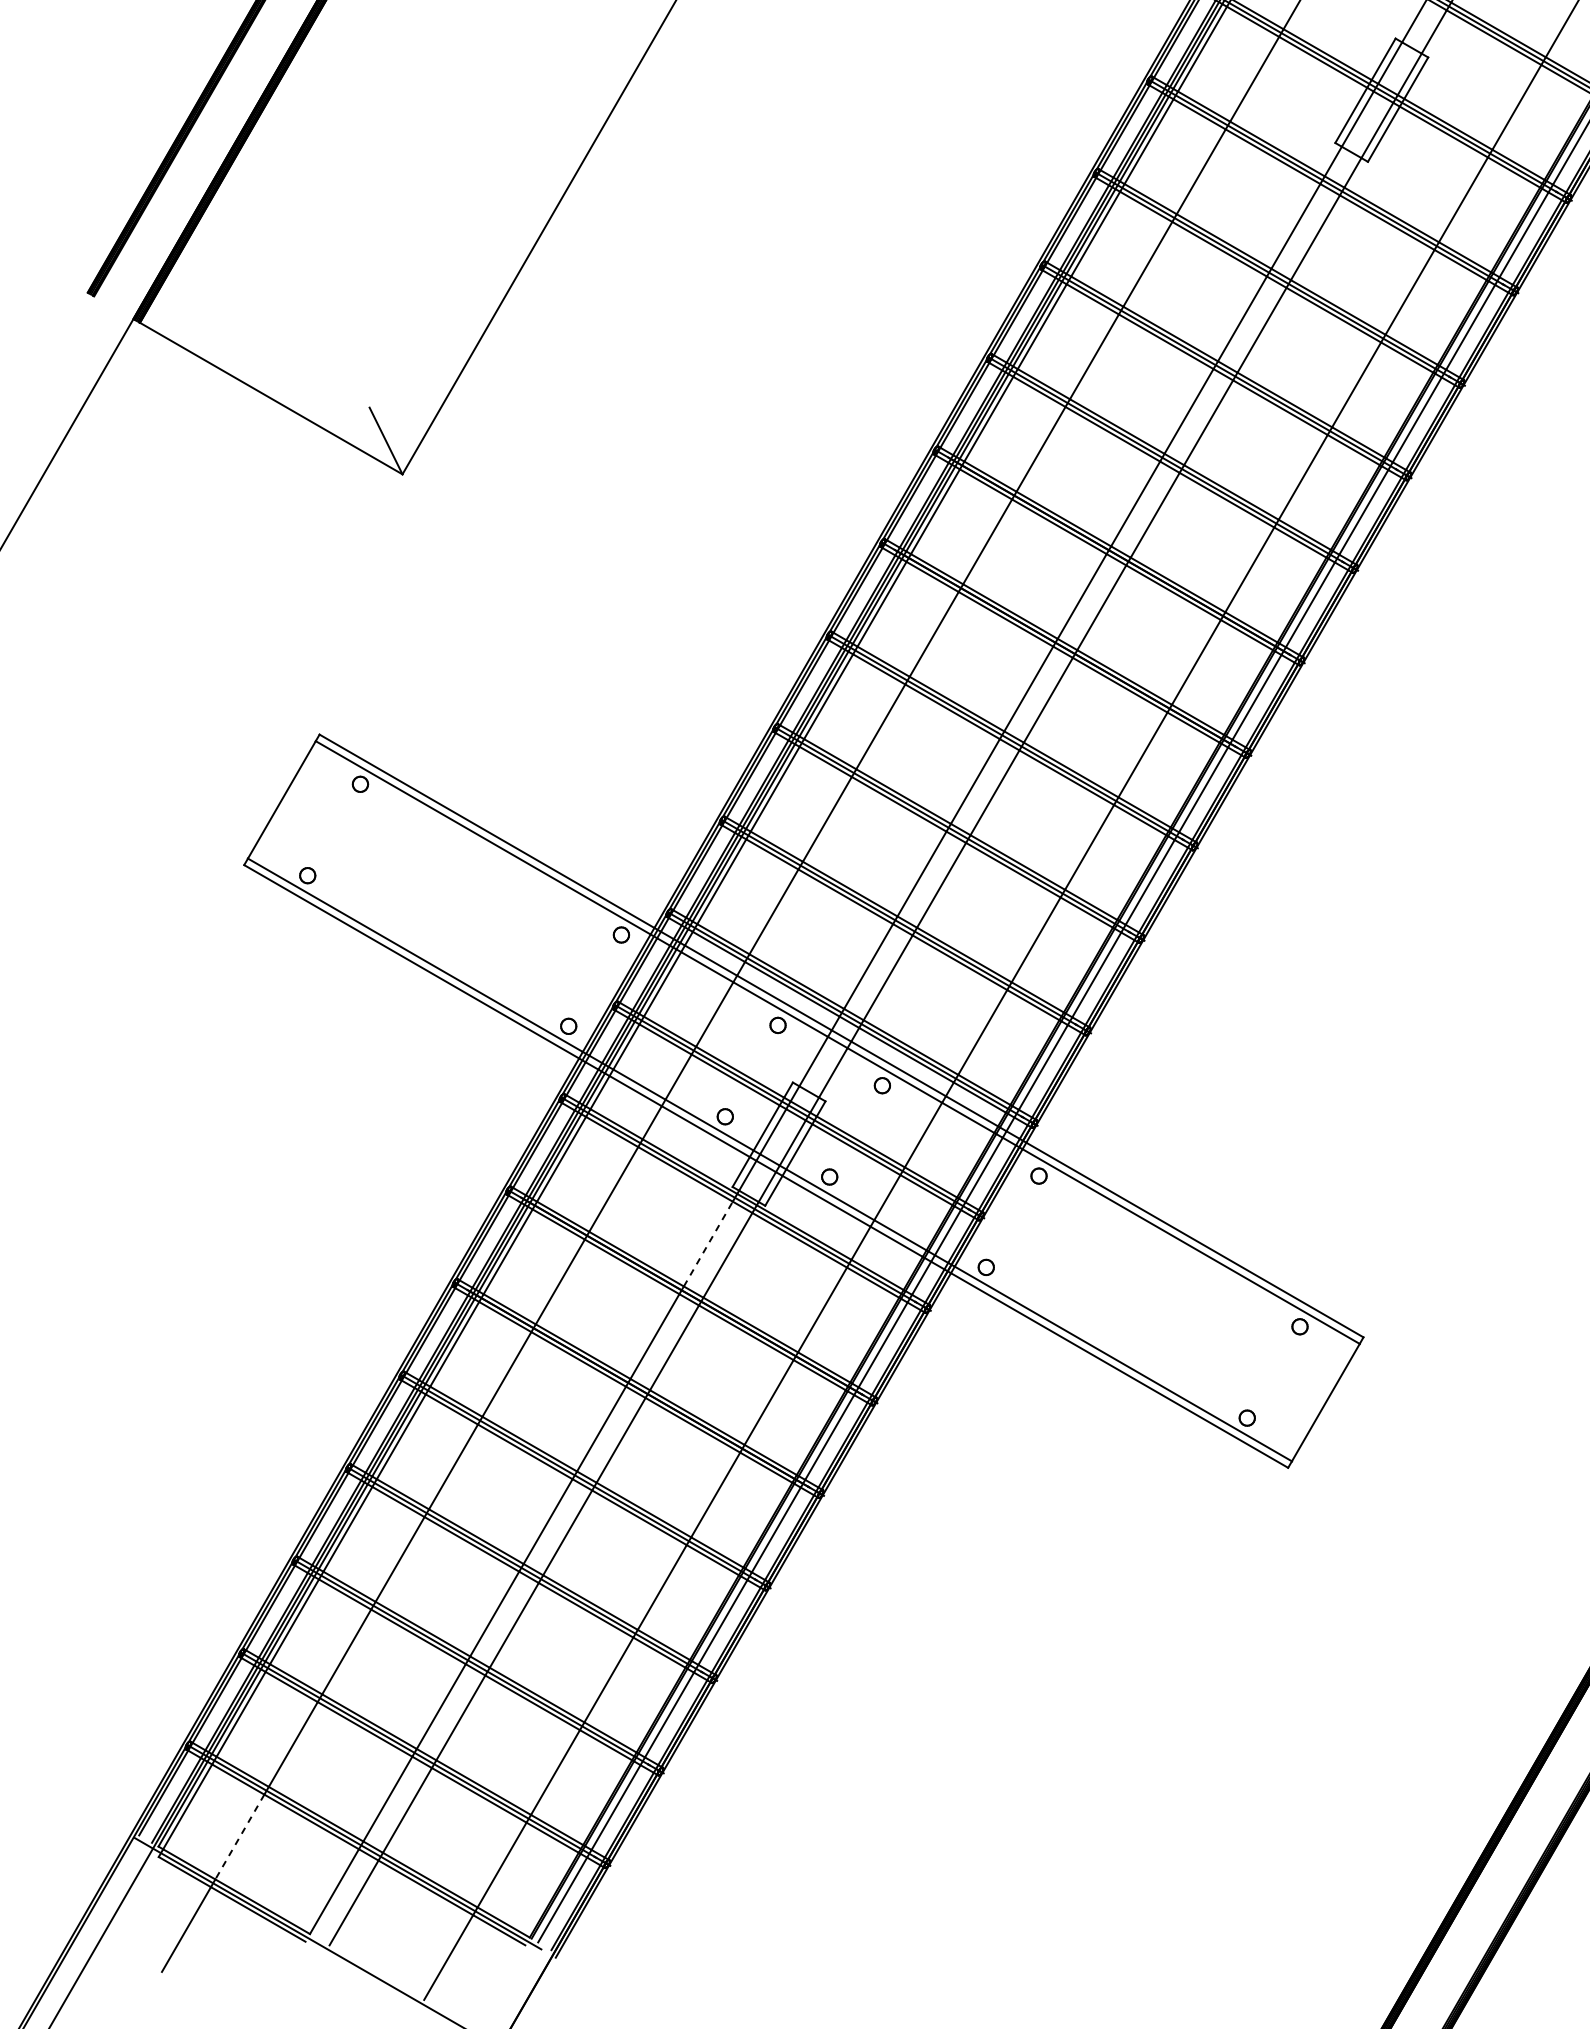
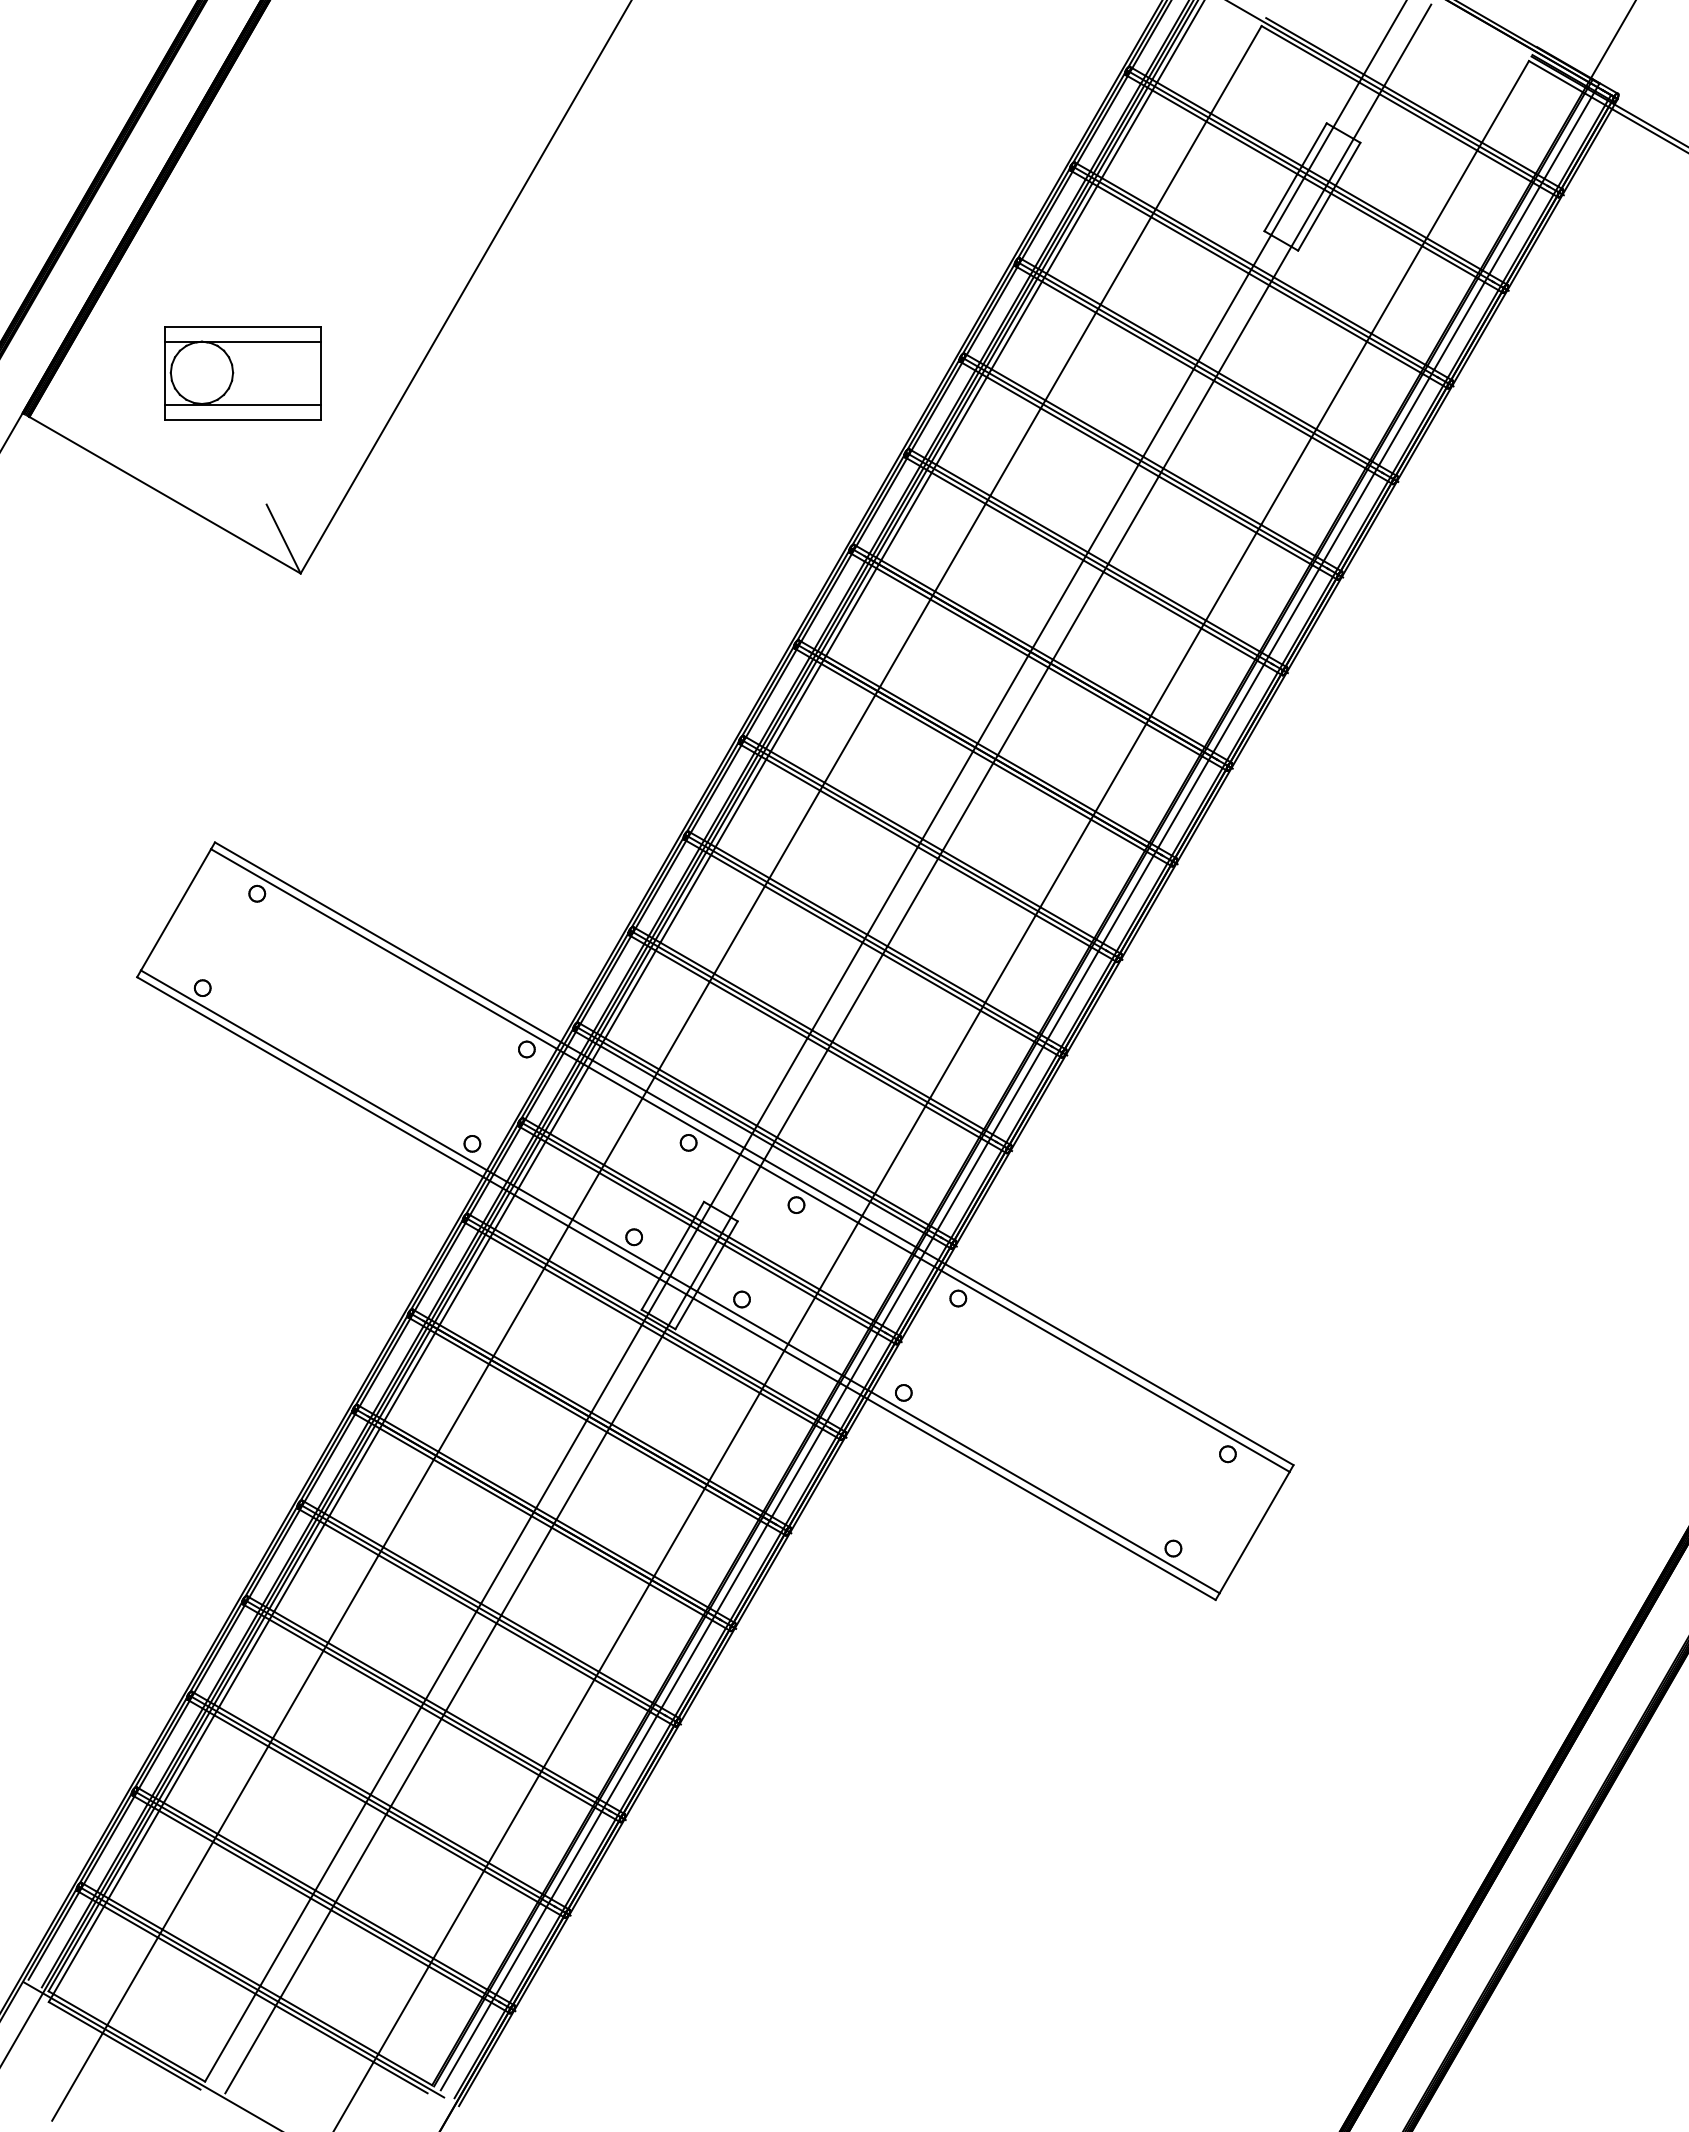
part: (346, 280) -> (242, 373), added
line: (708, 1243) -> (616, 1368), dashed -> solid
line: (239, 1837) -> (132, 1981), dashed -> solid

